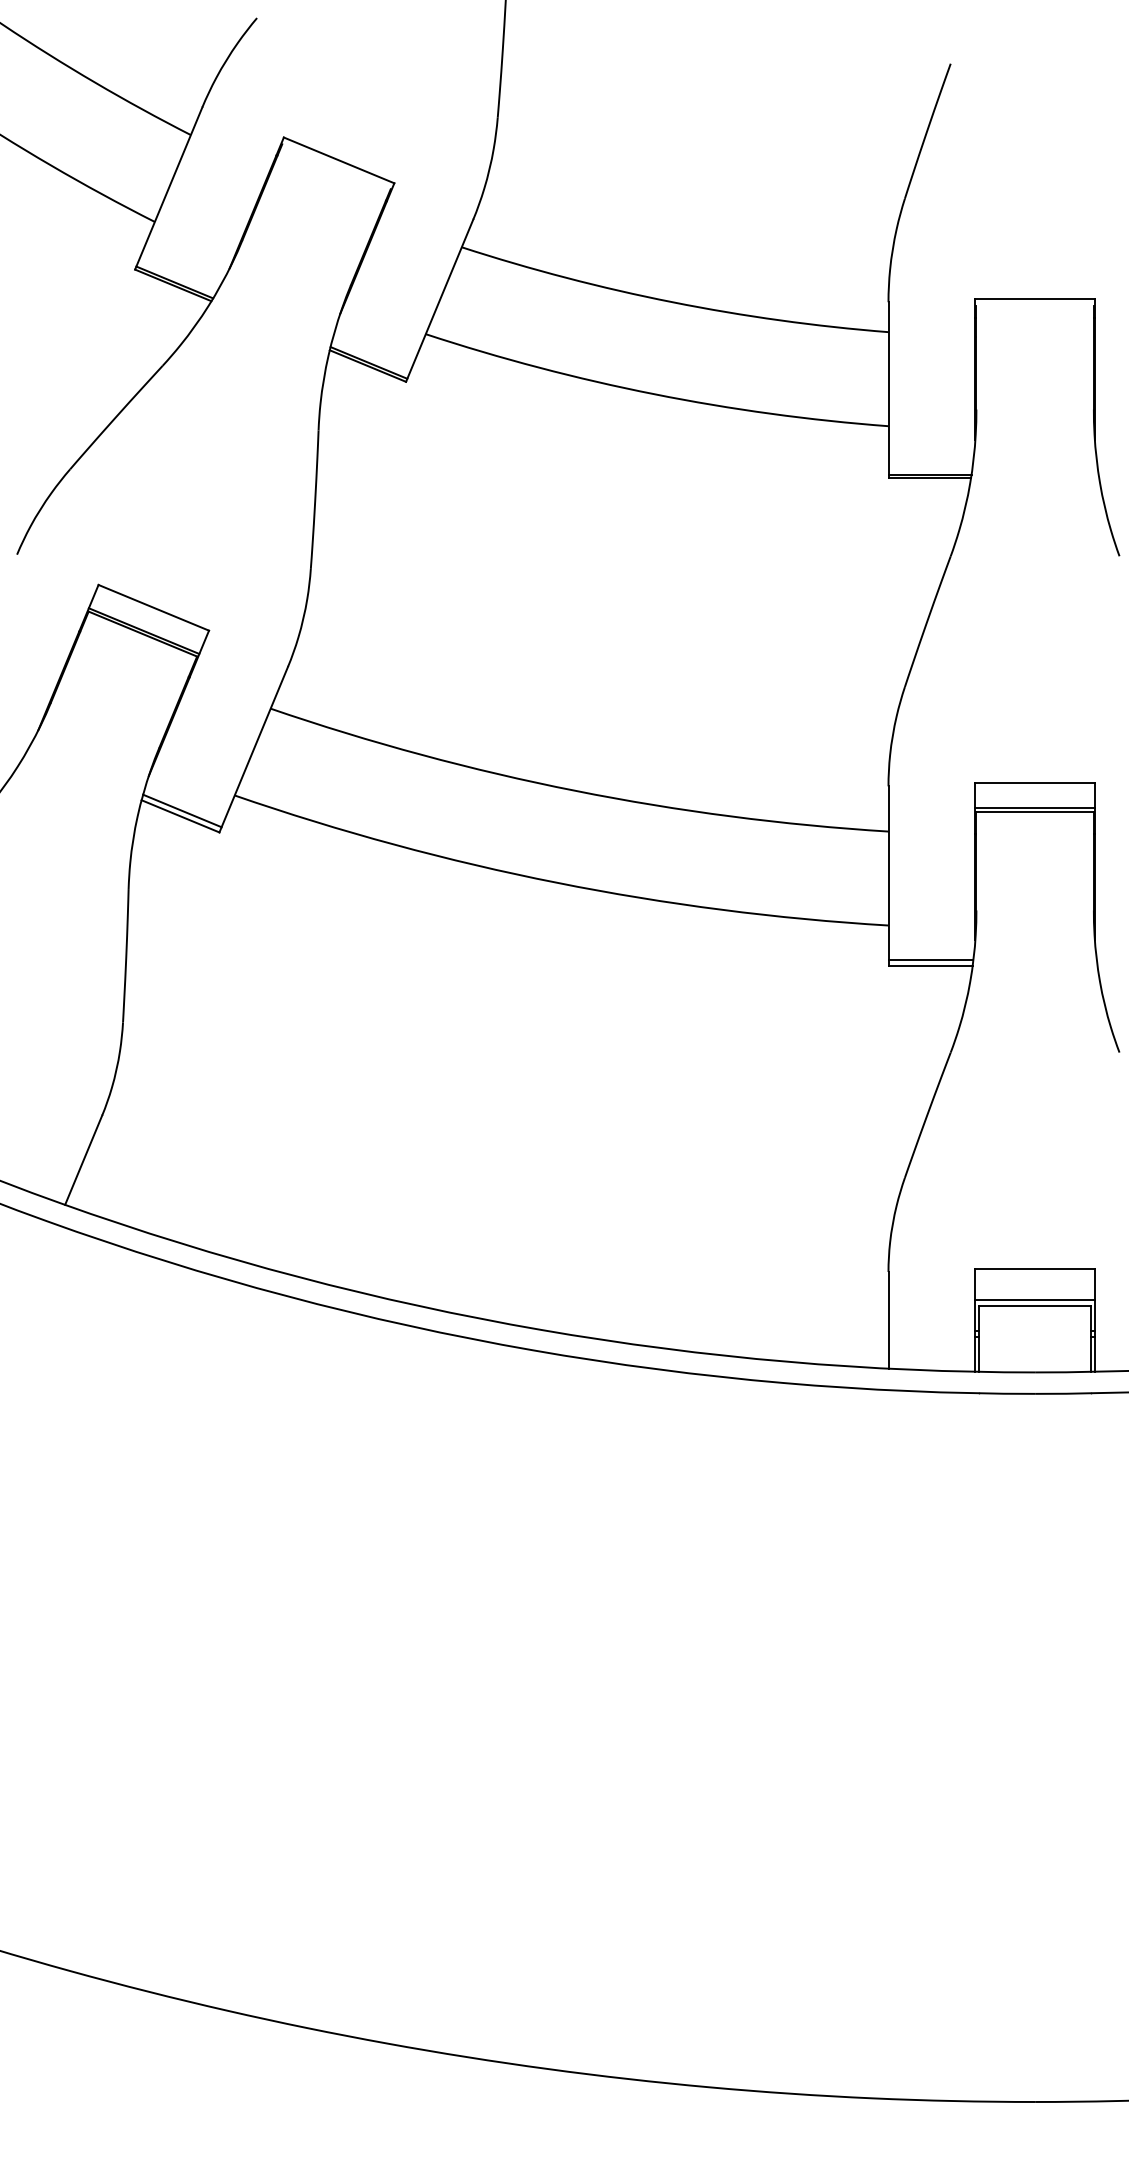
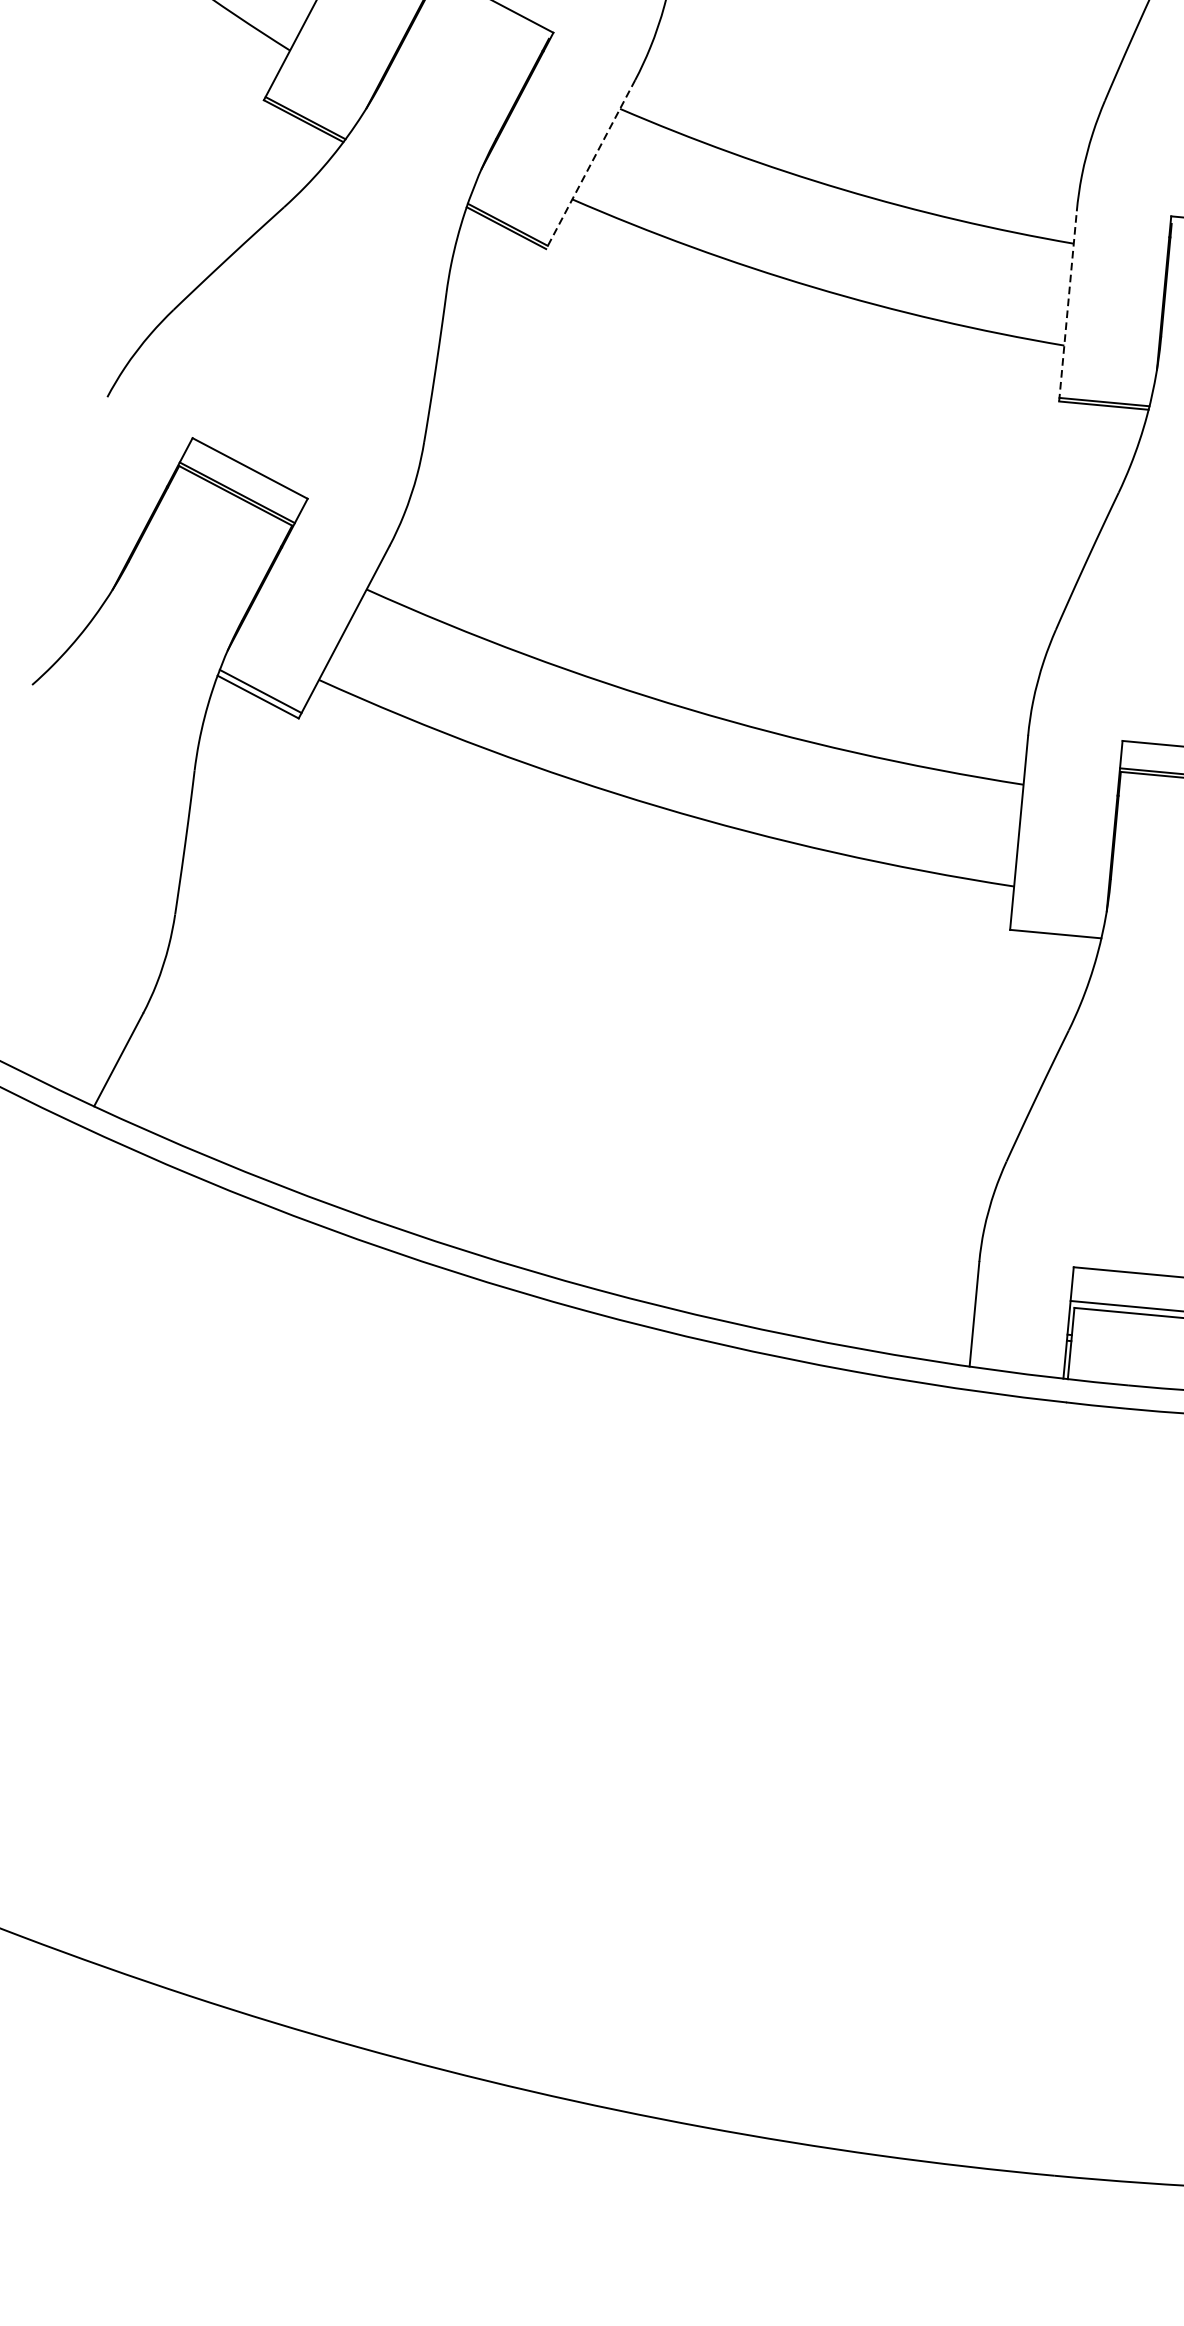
line: (439, 300) -> (590, 164), solid -> dashed
line: (888, 390) -> (1067, 306), solid -> dashed
line: (930, 959) -> (1056, 927), removed

